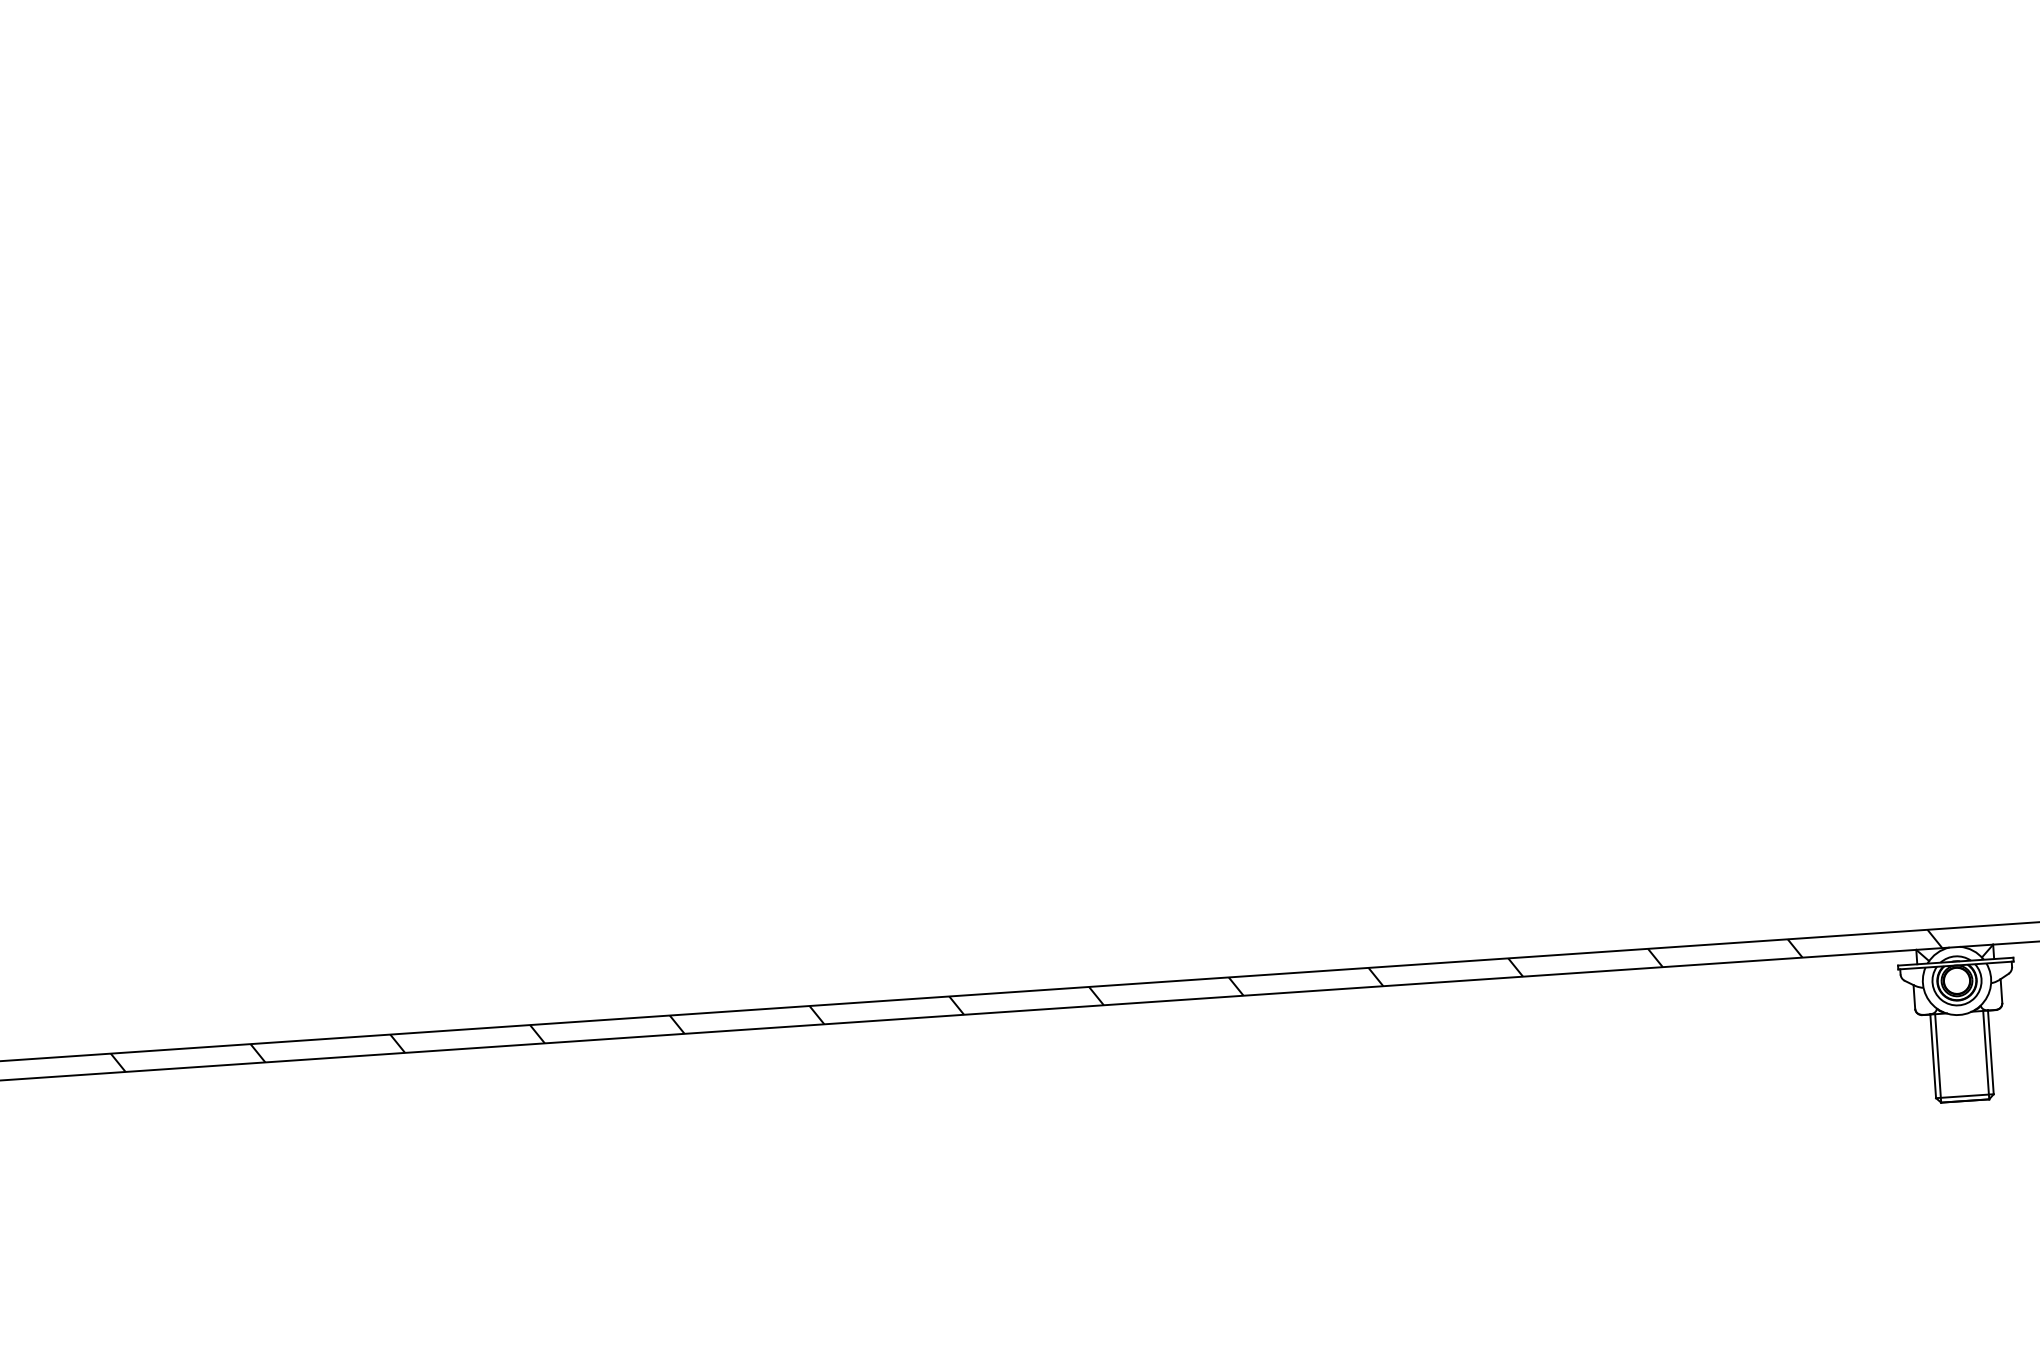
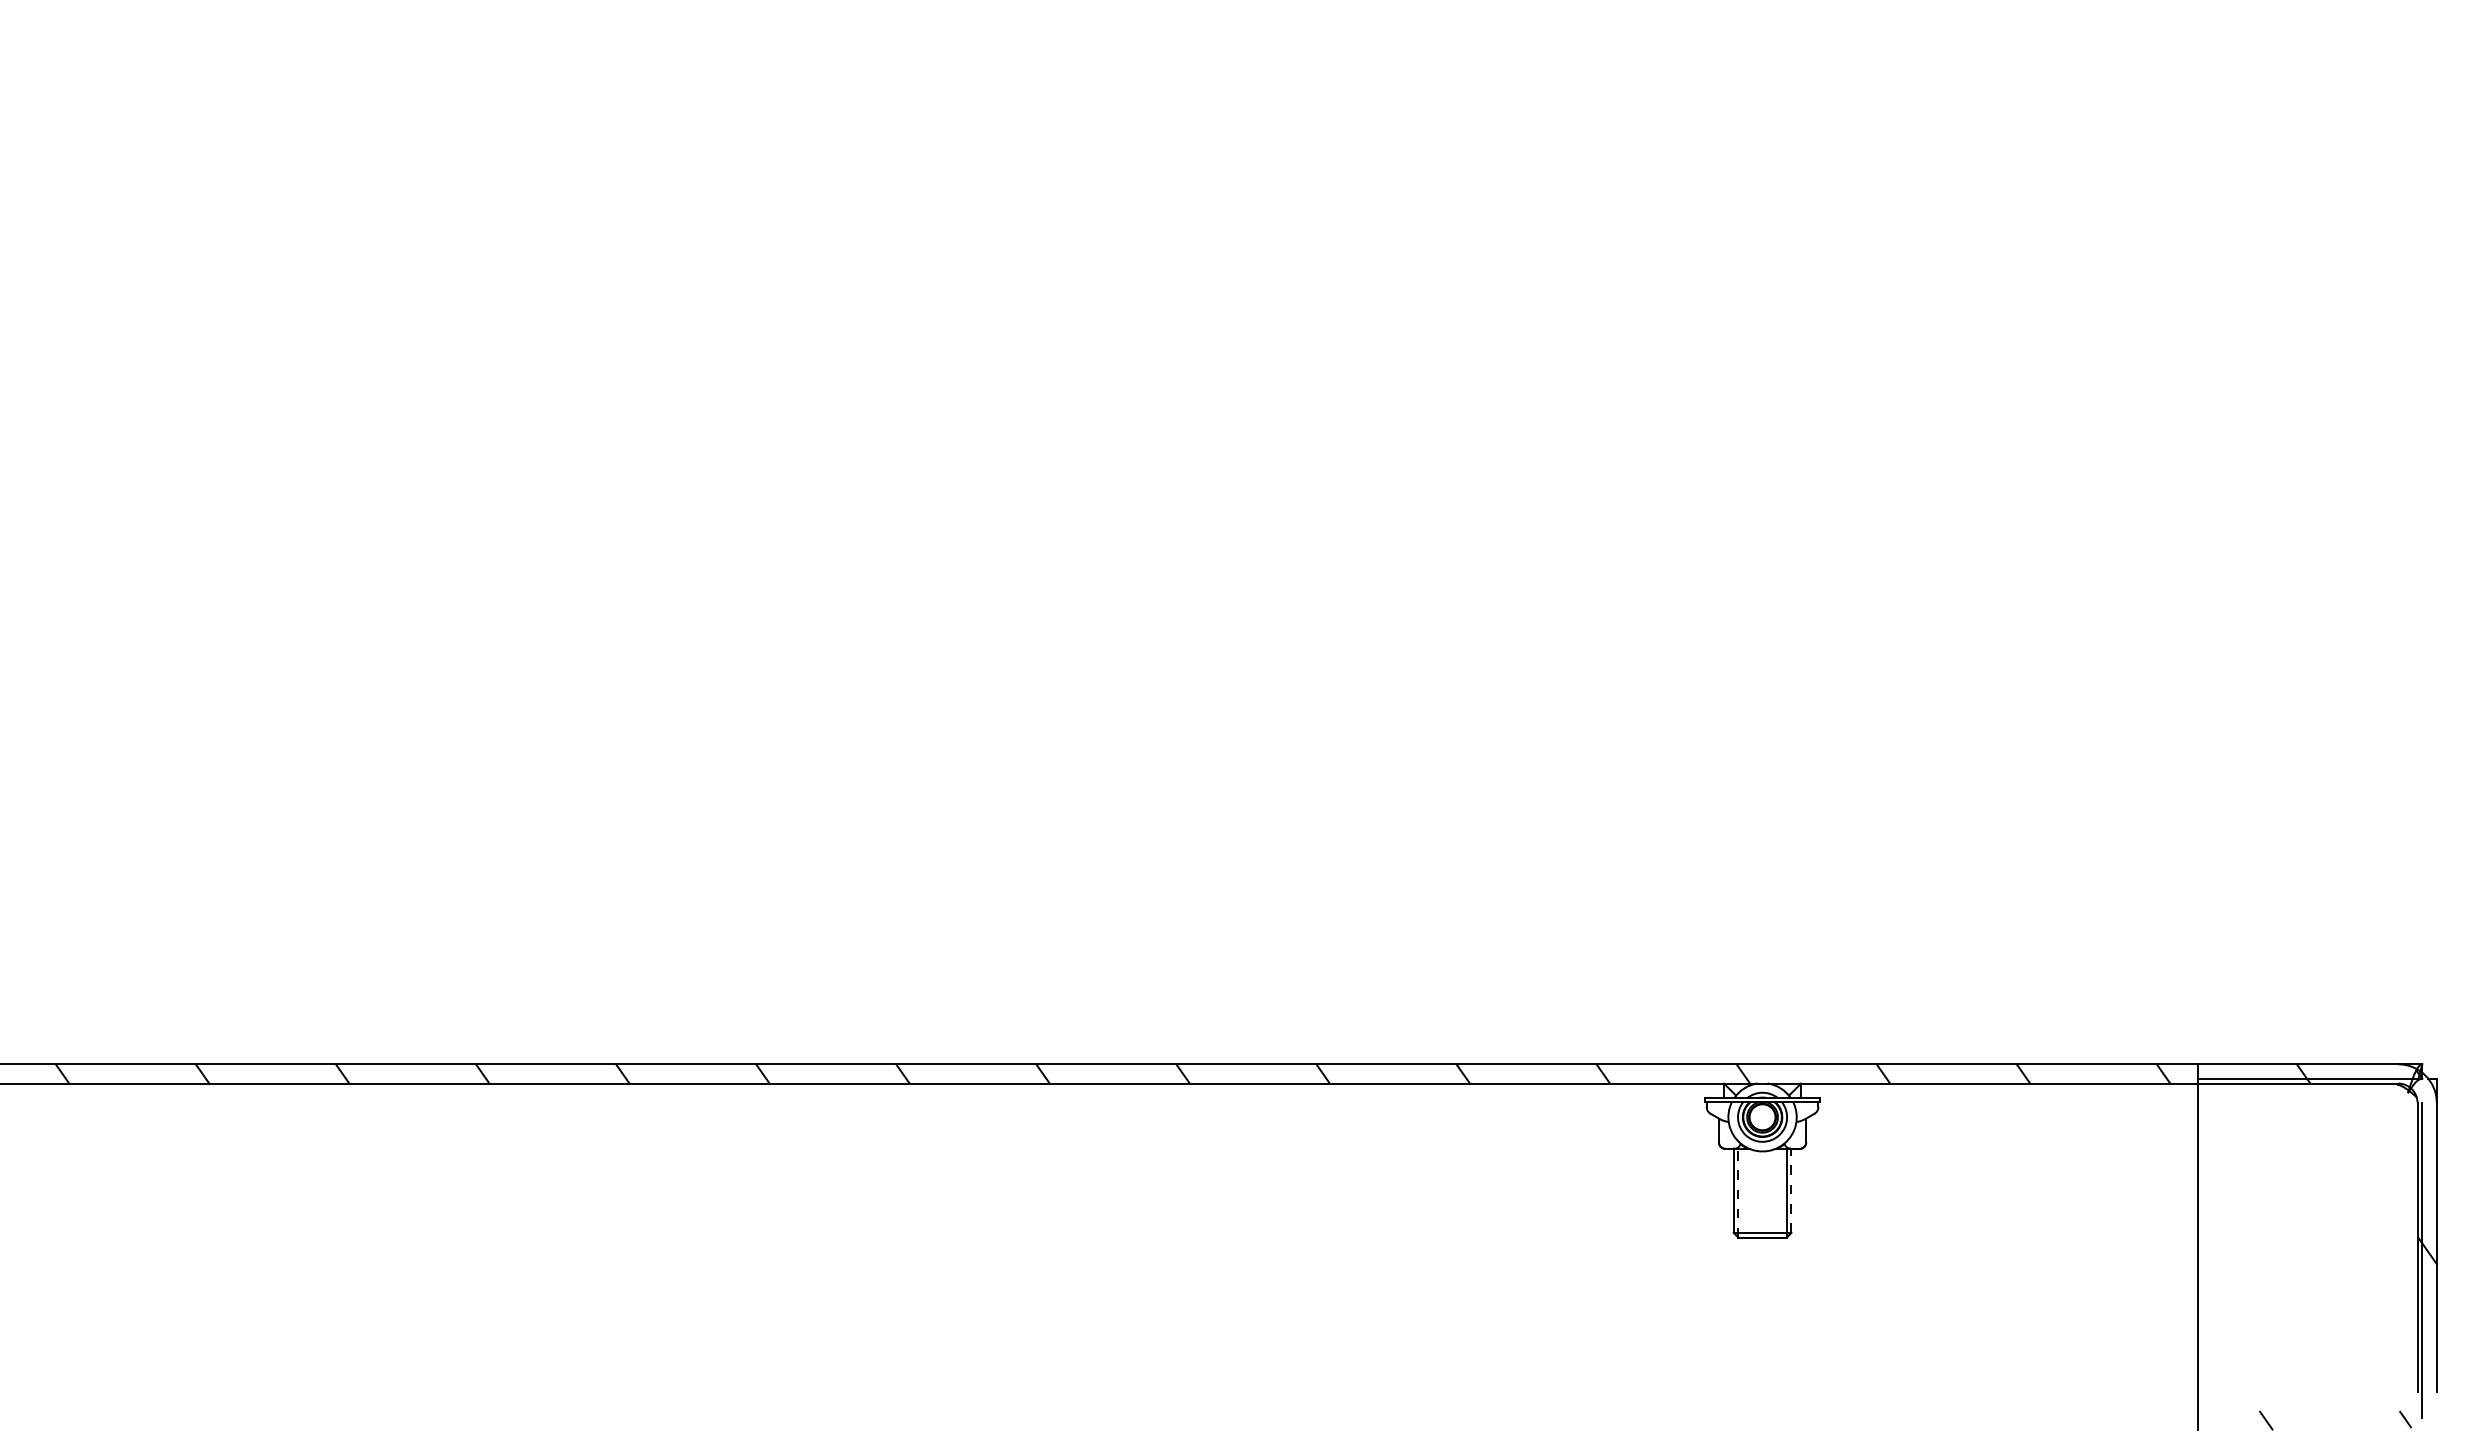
line: (1990, 1051) -> (1791, 1190), solid -> dashed
line: (1938, 1057) -> (1738, 1192), solid -> dashed

